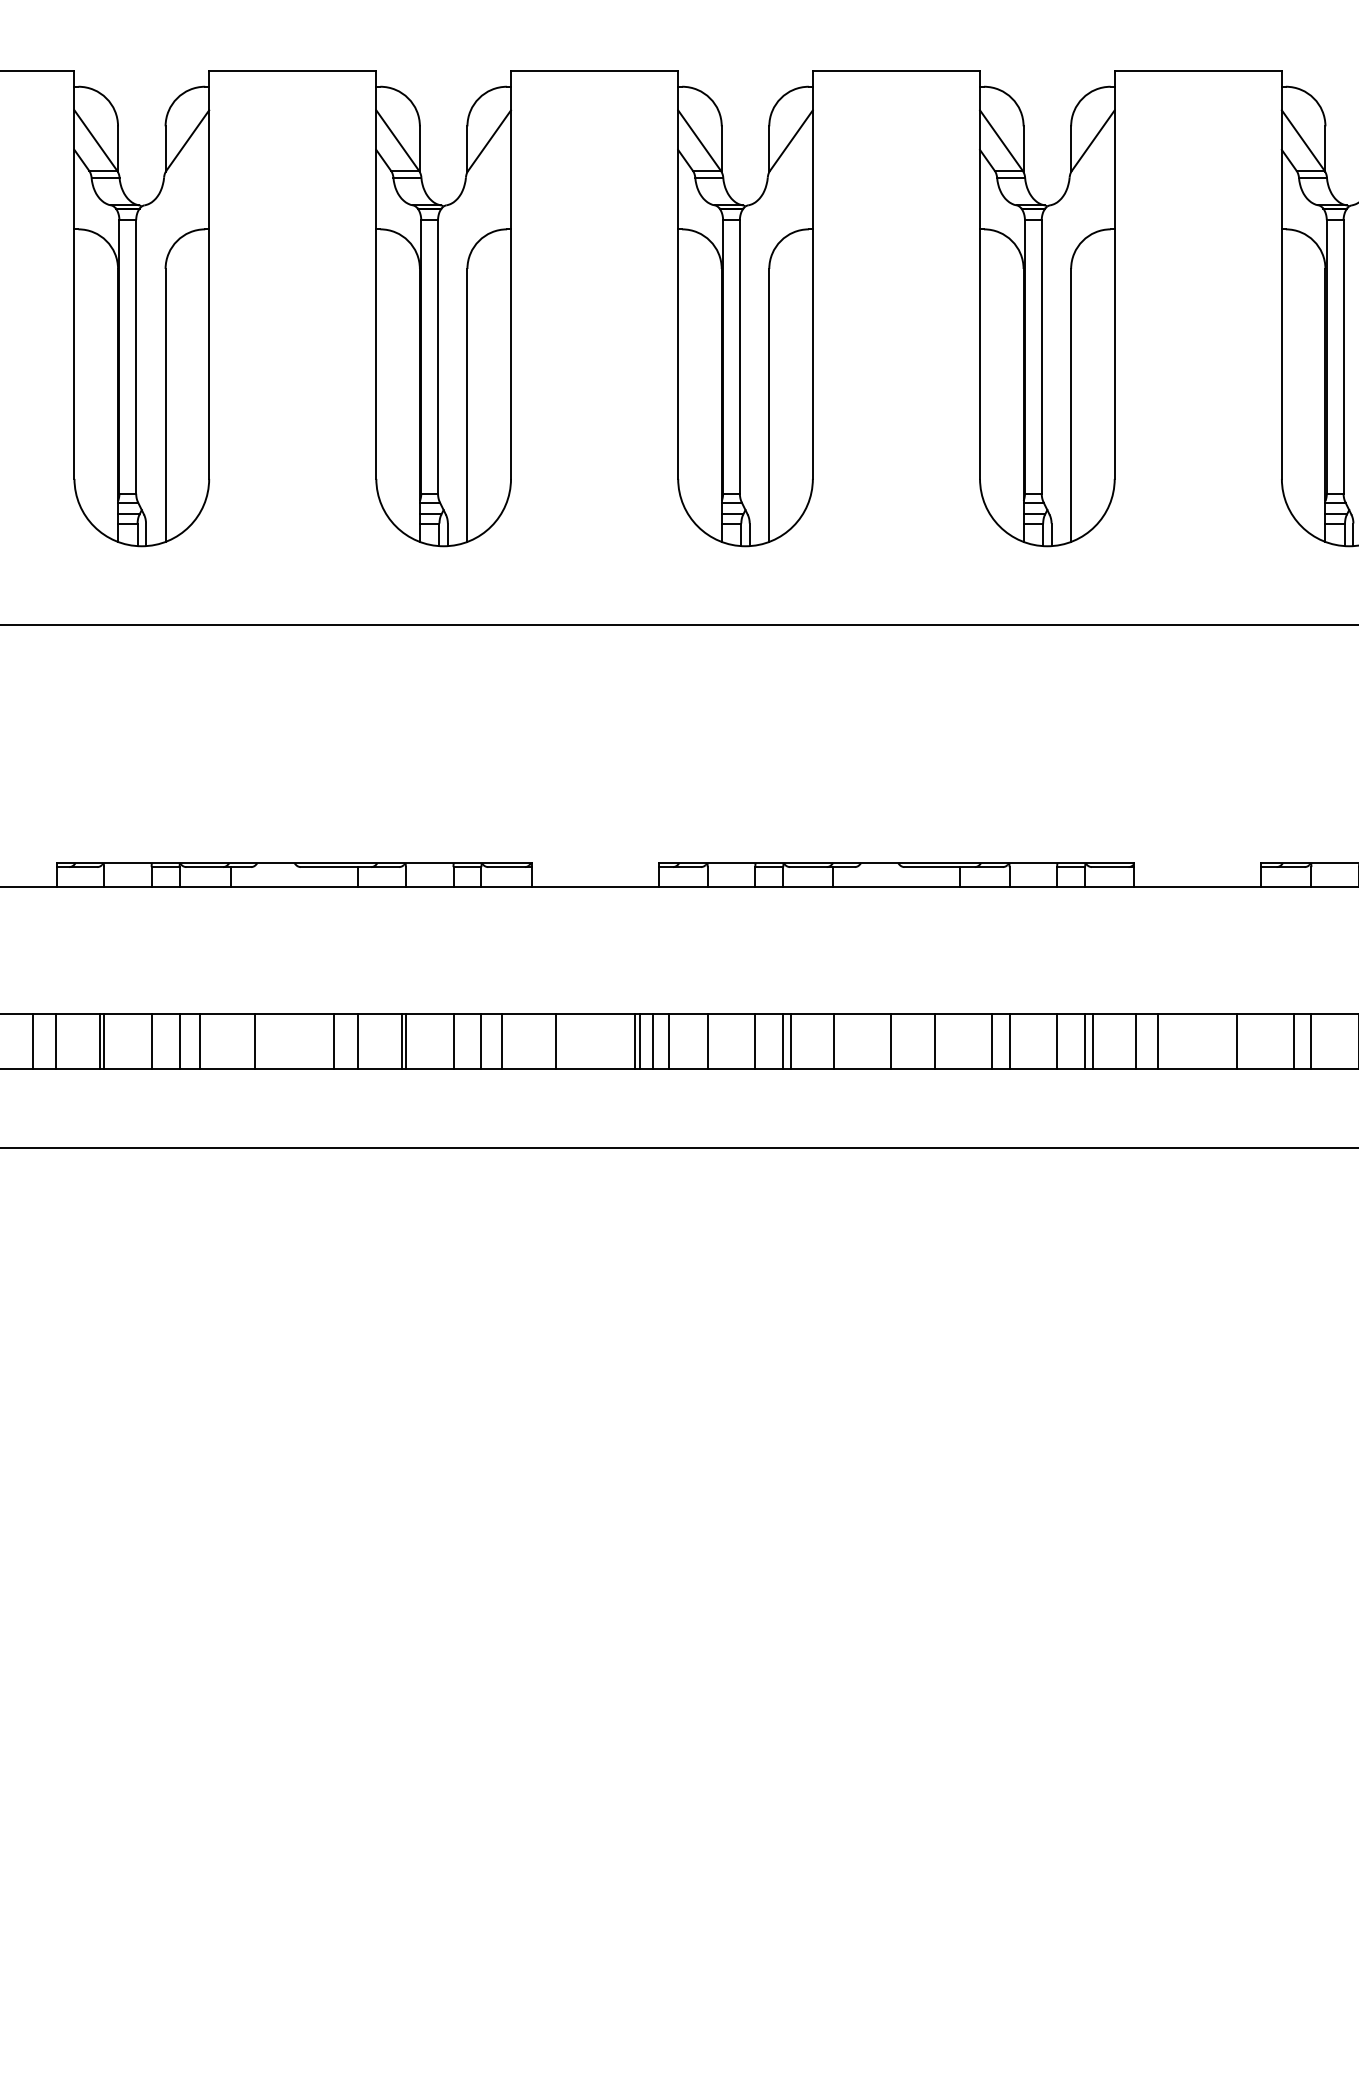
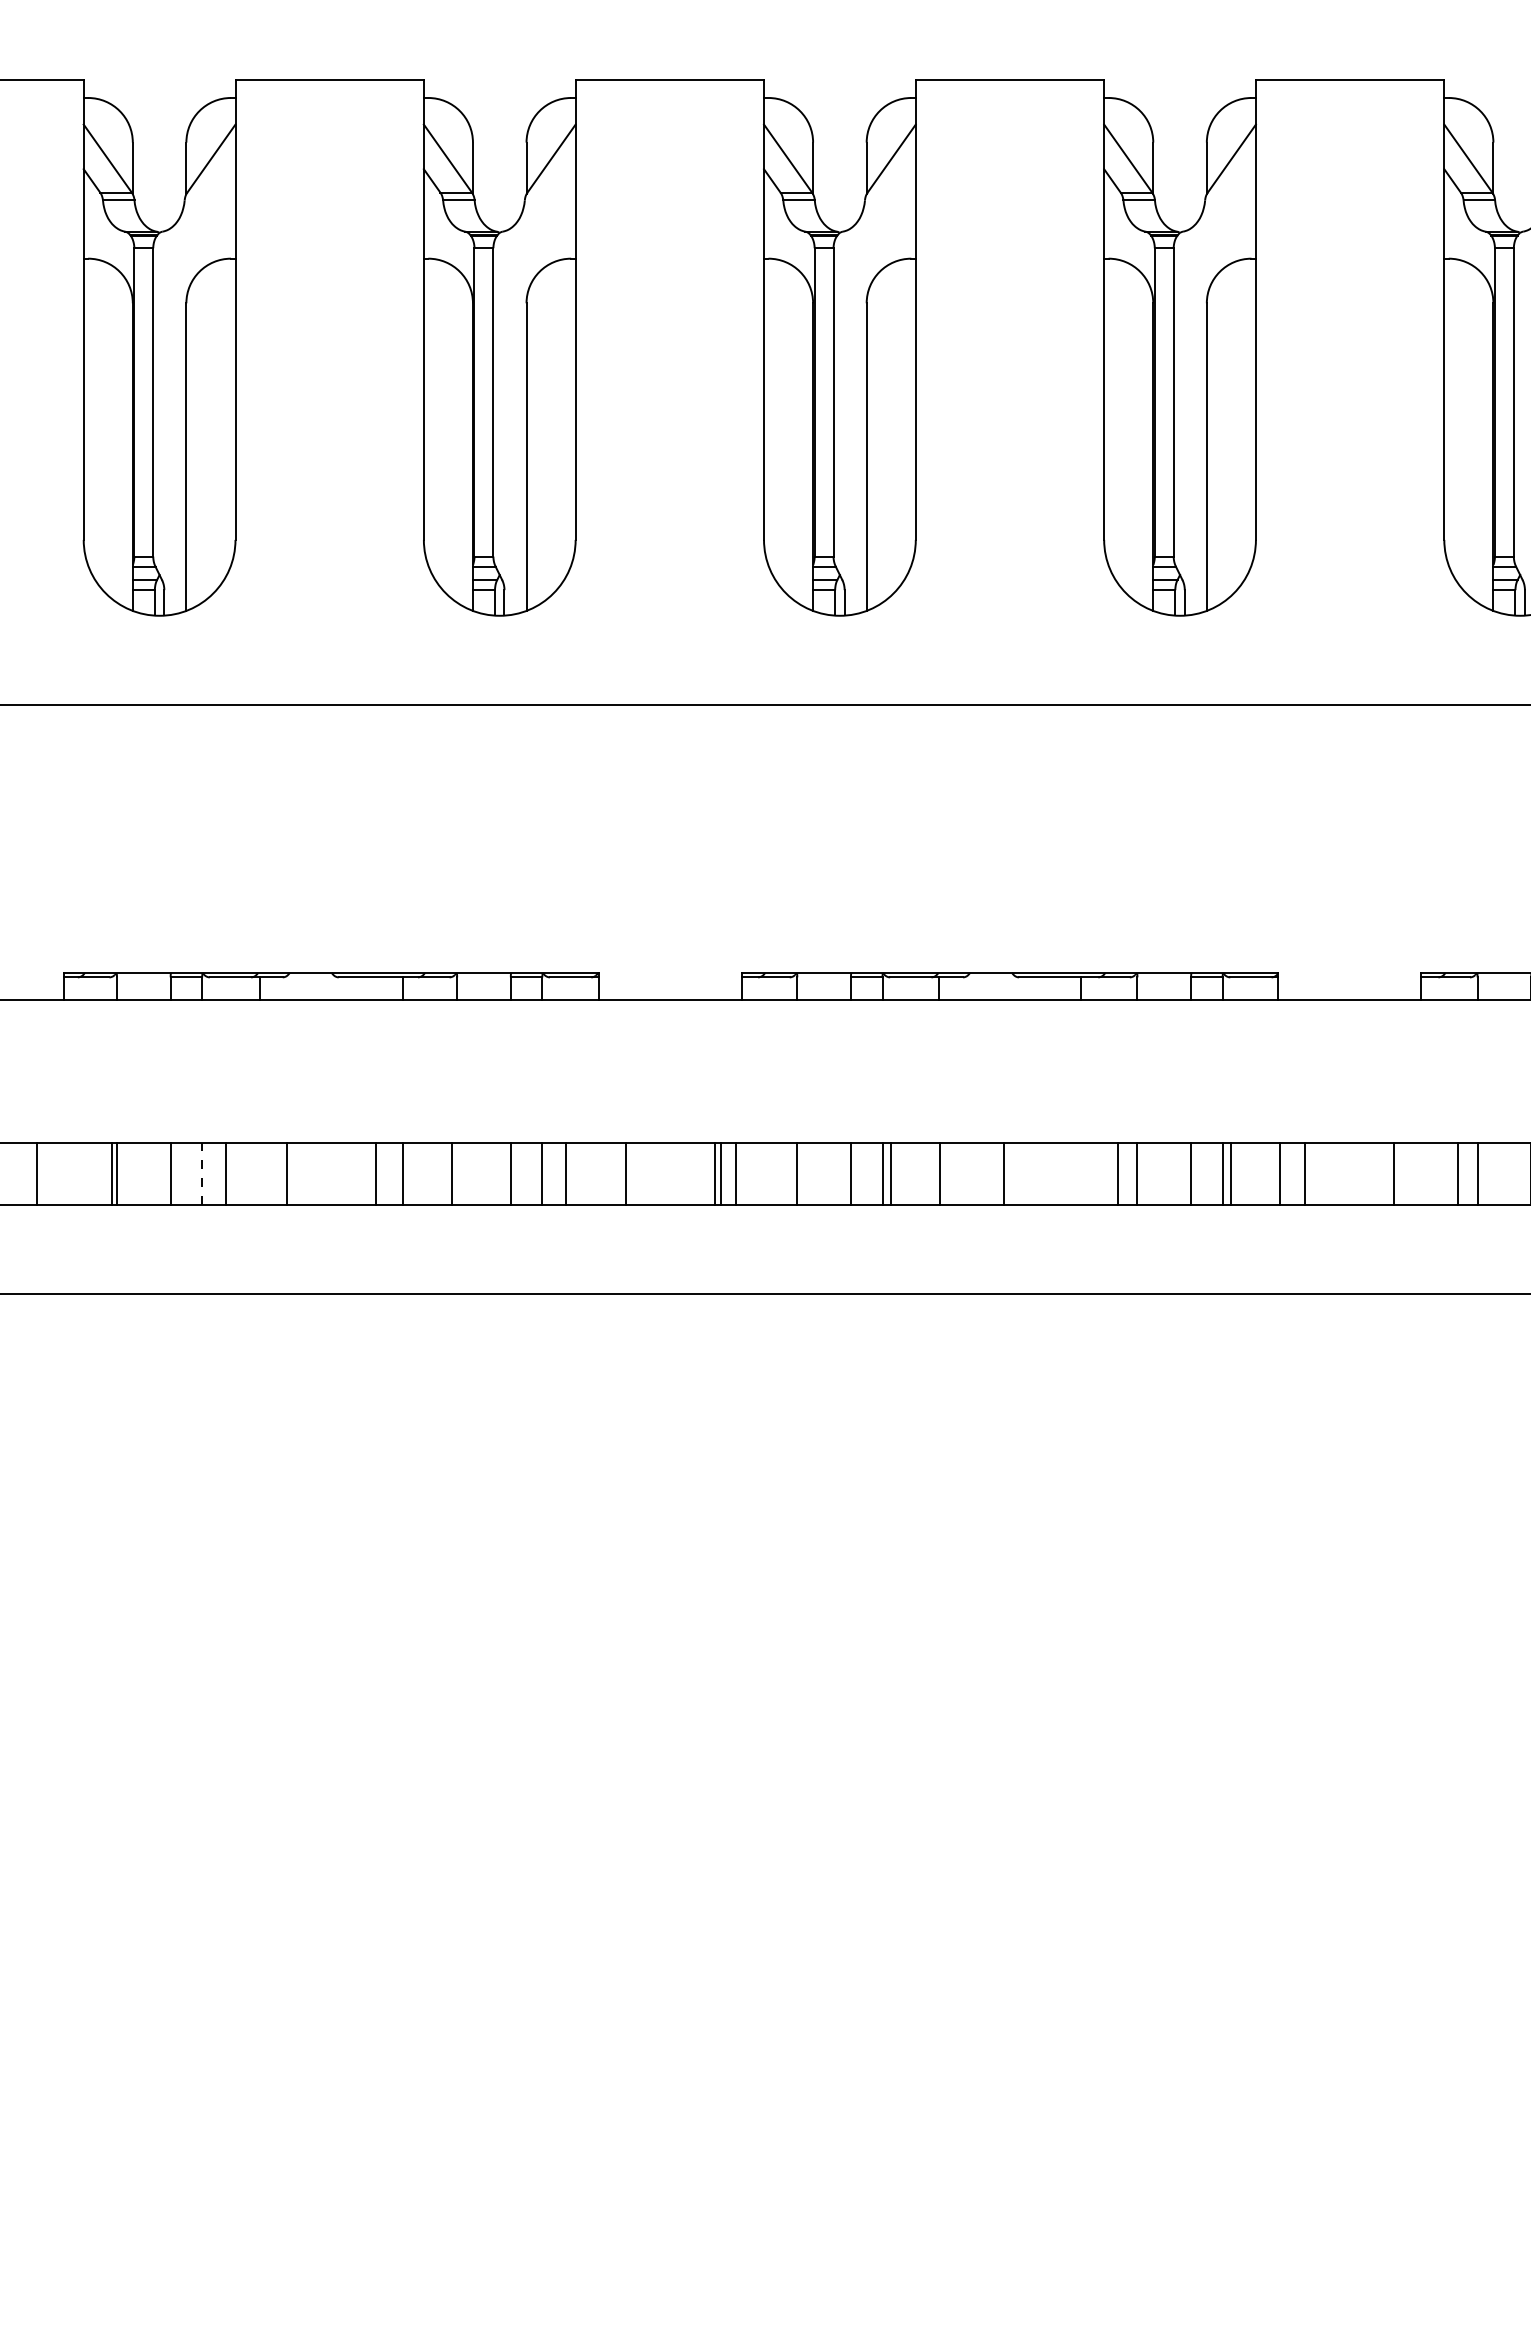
line: (56, 1041) -> (63, 1173), removed
line: (406, 1041) -> (457, 1173), removed
line: (668, 1041) -> (753, 1173), removed
line: (935, 1041) -> (1053, 1173), removed
line: (179, 1042) -> (202, 1174), solid -> dashed

